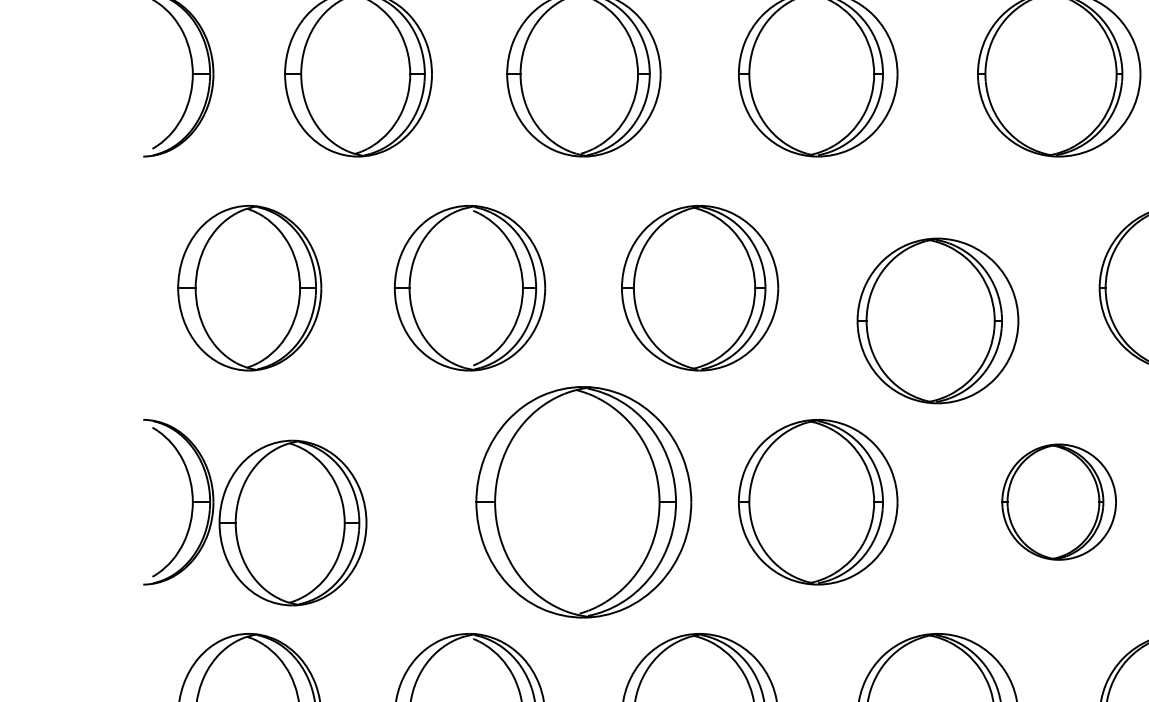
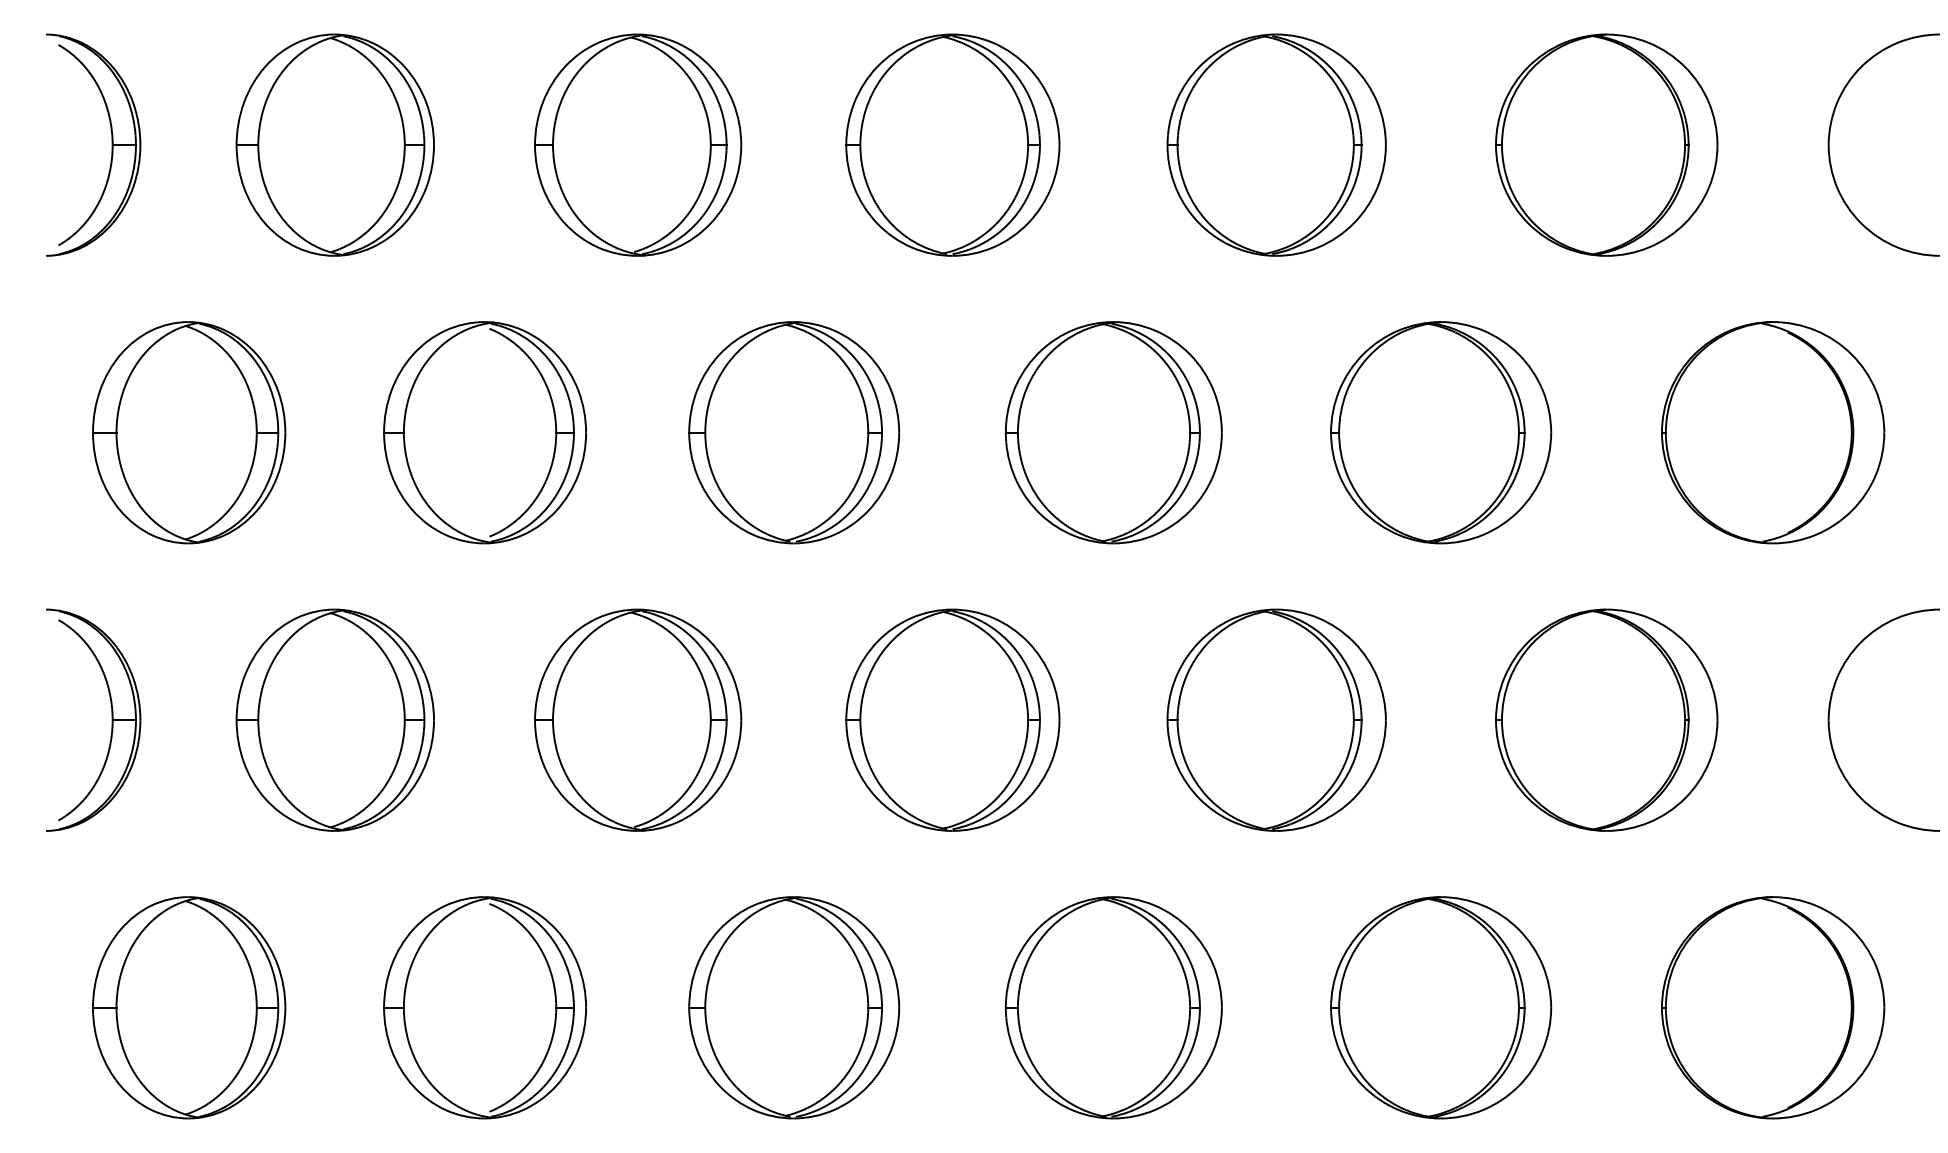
part: (937, 320) -> (1113, 432), moved
part: (584, 501) -> (638, 719), size x0.71
part: (1059, 501) -> (1276, 719), size x1.43
part: (292, 522) -> (334, 719), moved

